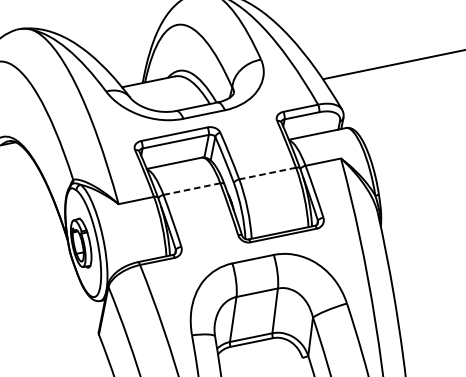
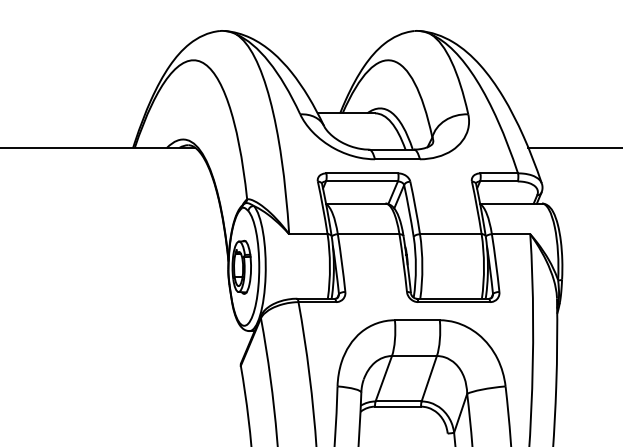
line: (267, 173) -> (450, 234), dashed -> solid
line: (191, 189) -> (368, 234), dashed -> solid

